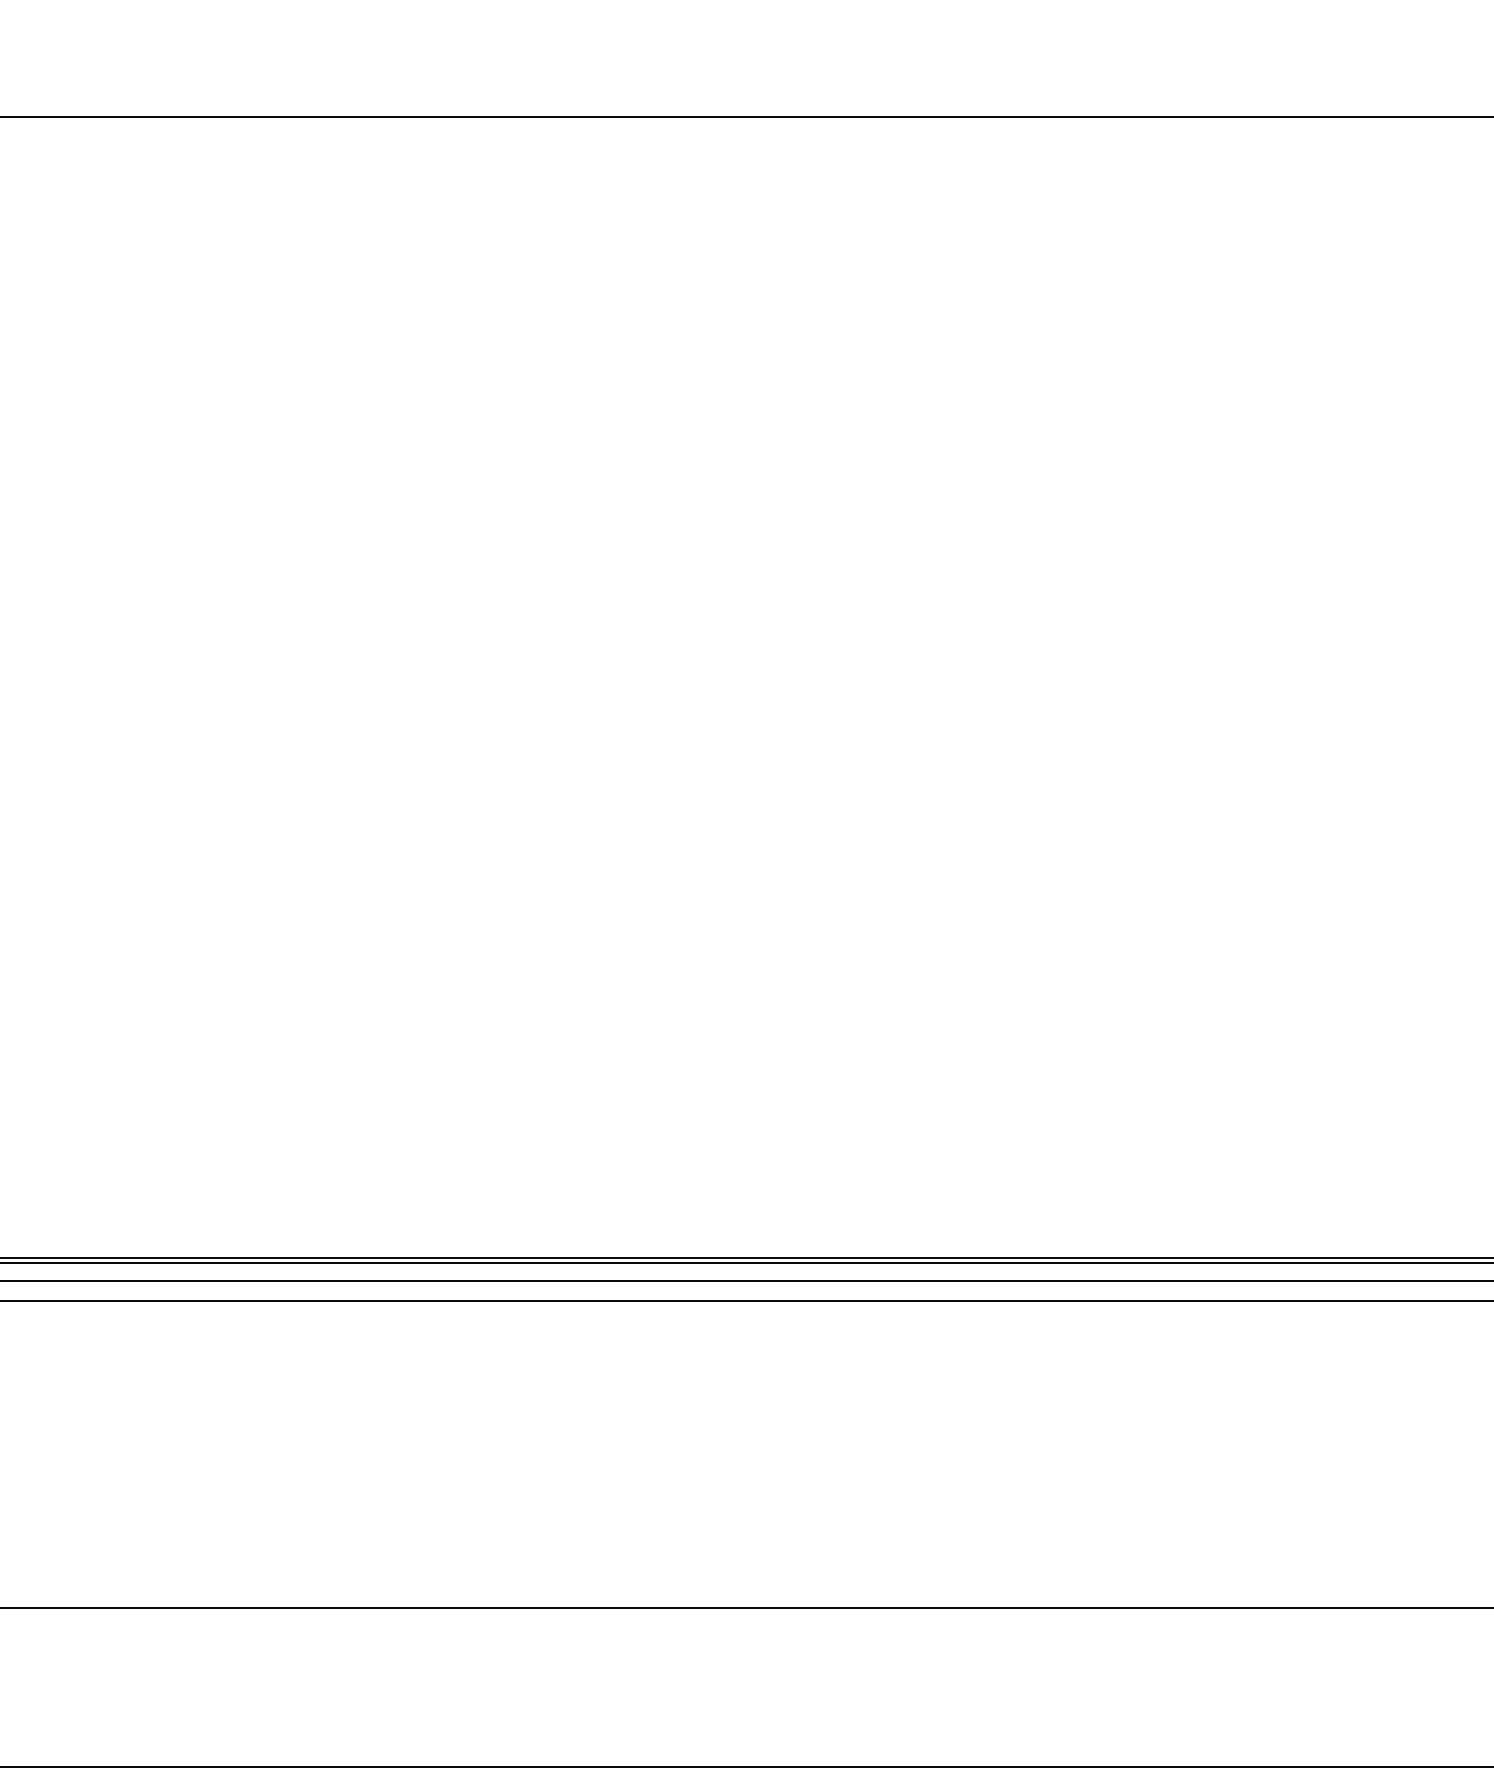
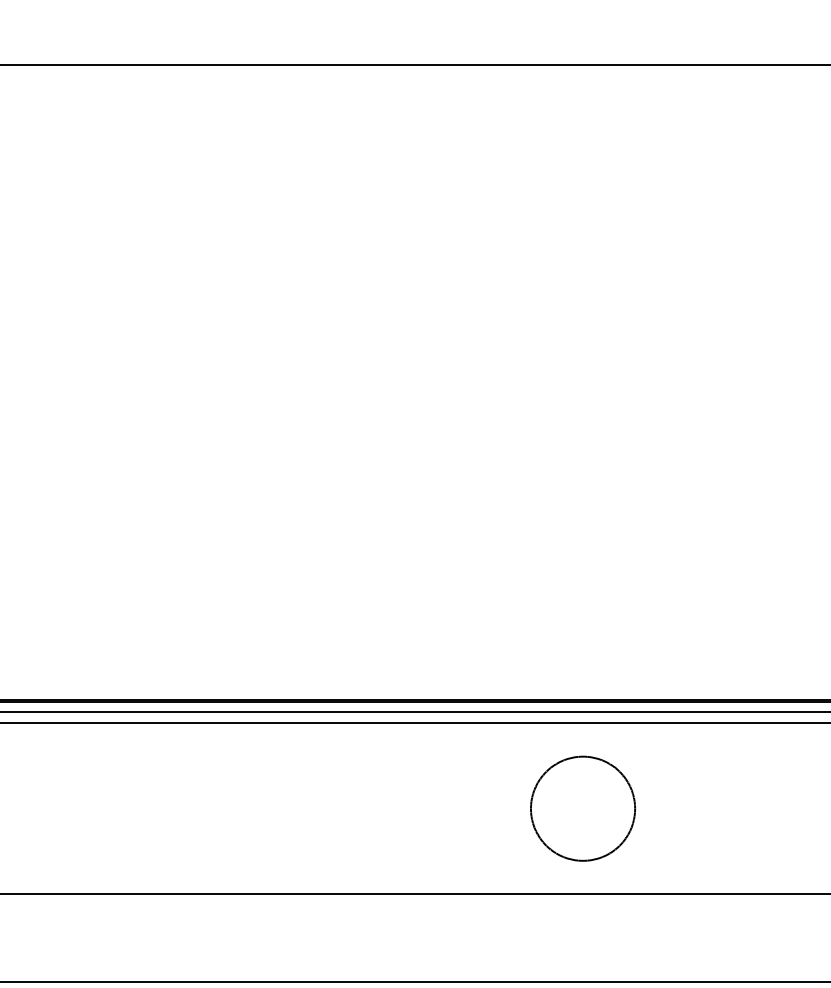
part: (1047, 1454) -> (582, 808), added

